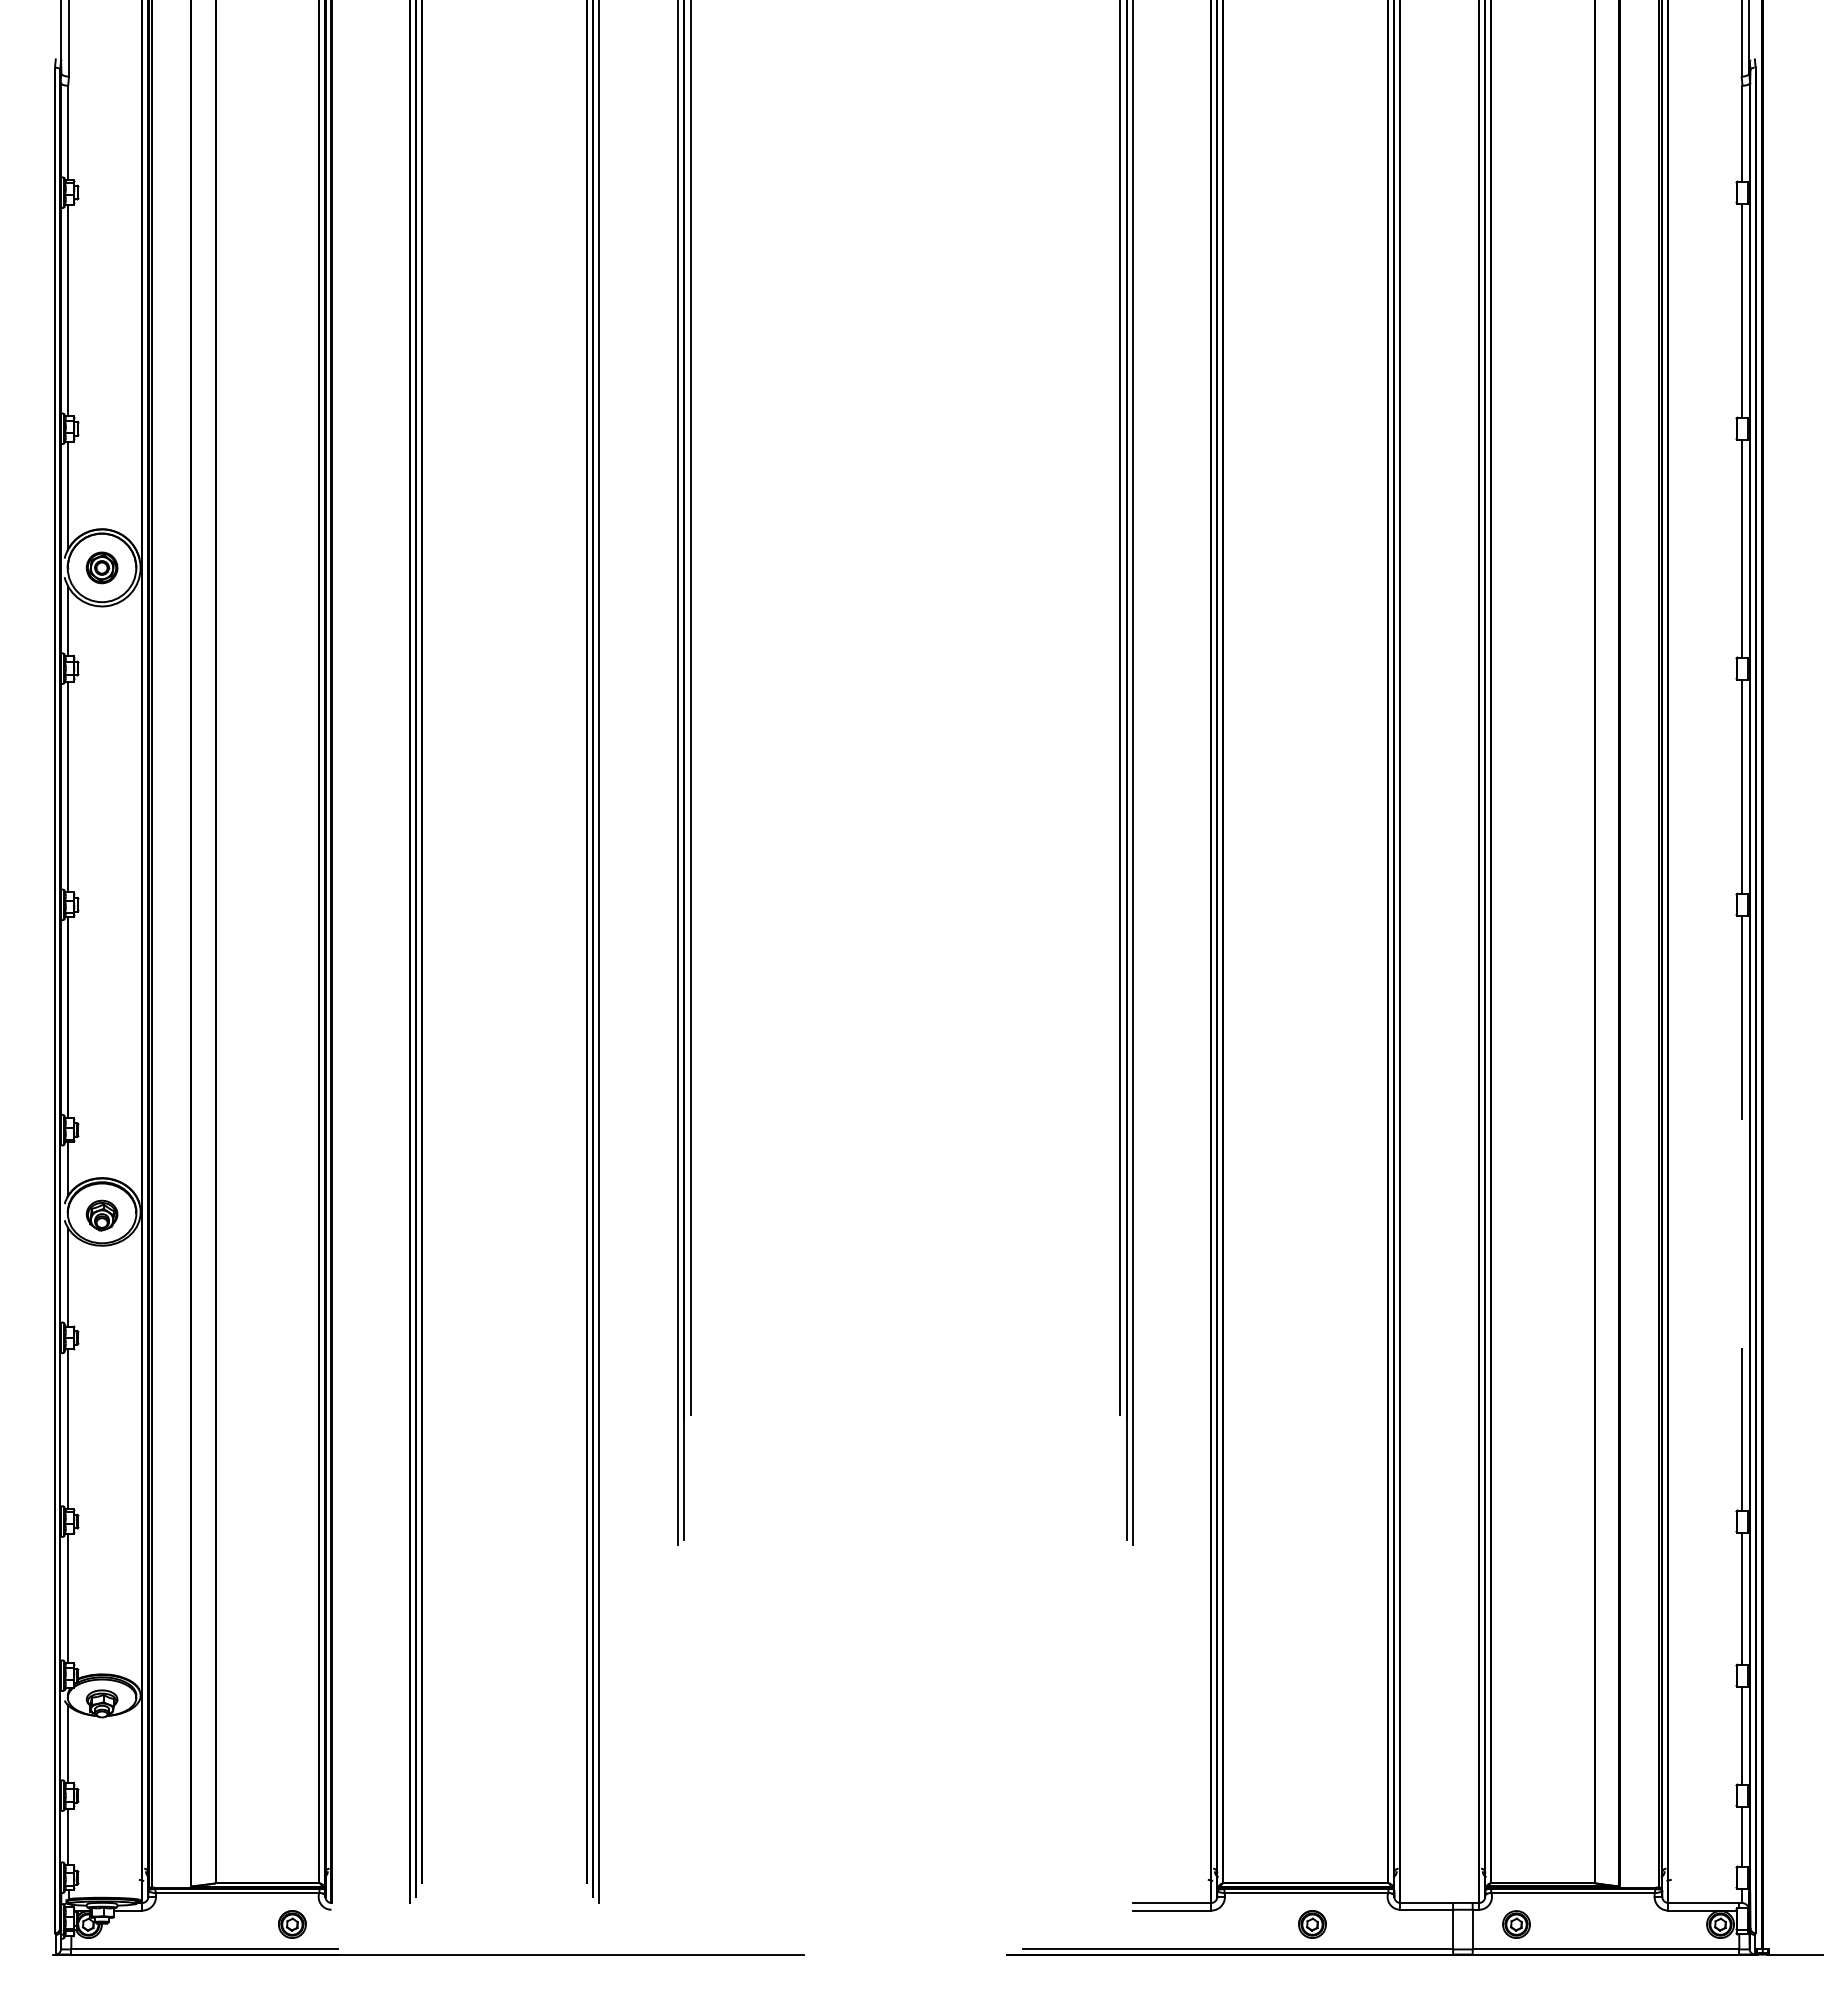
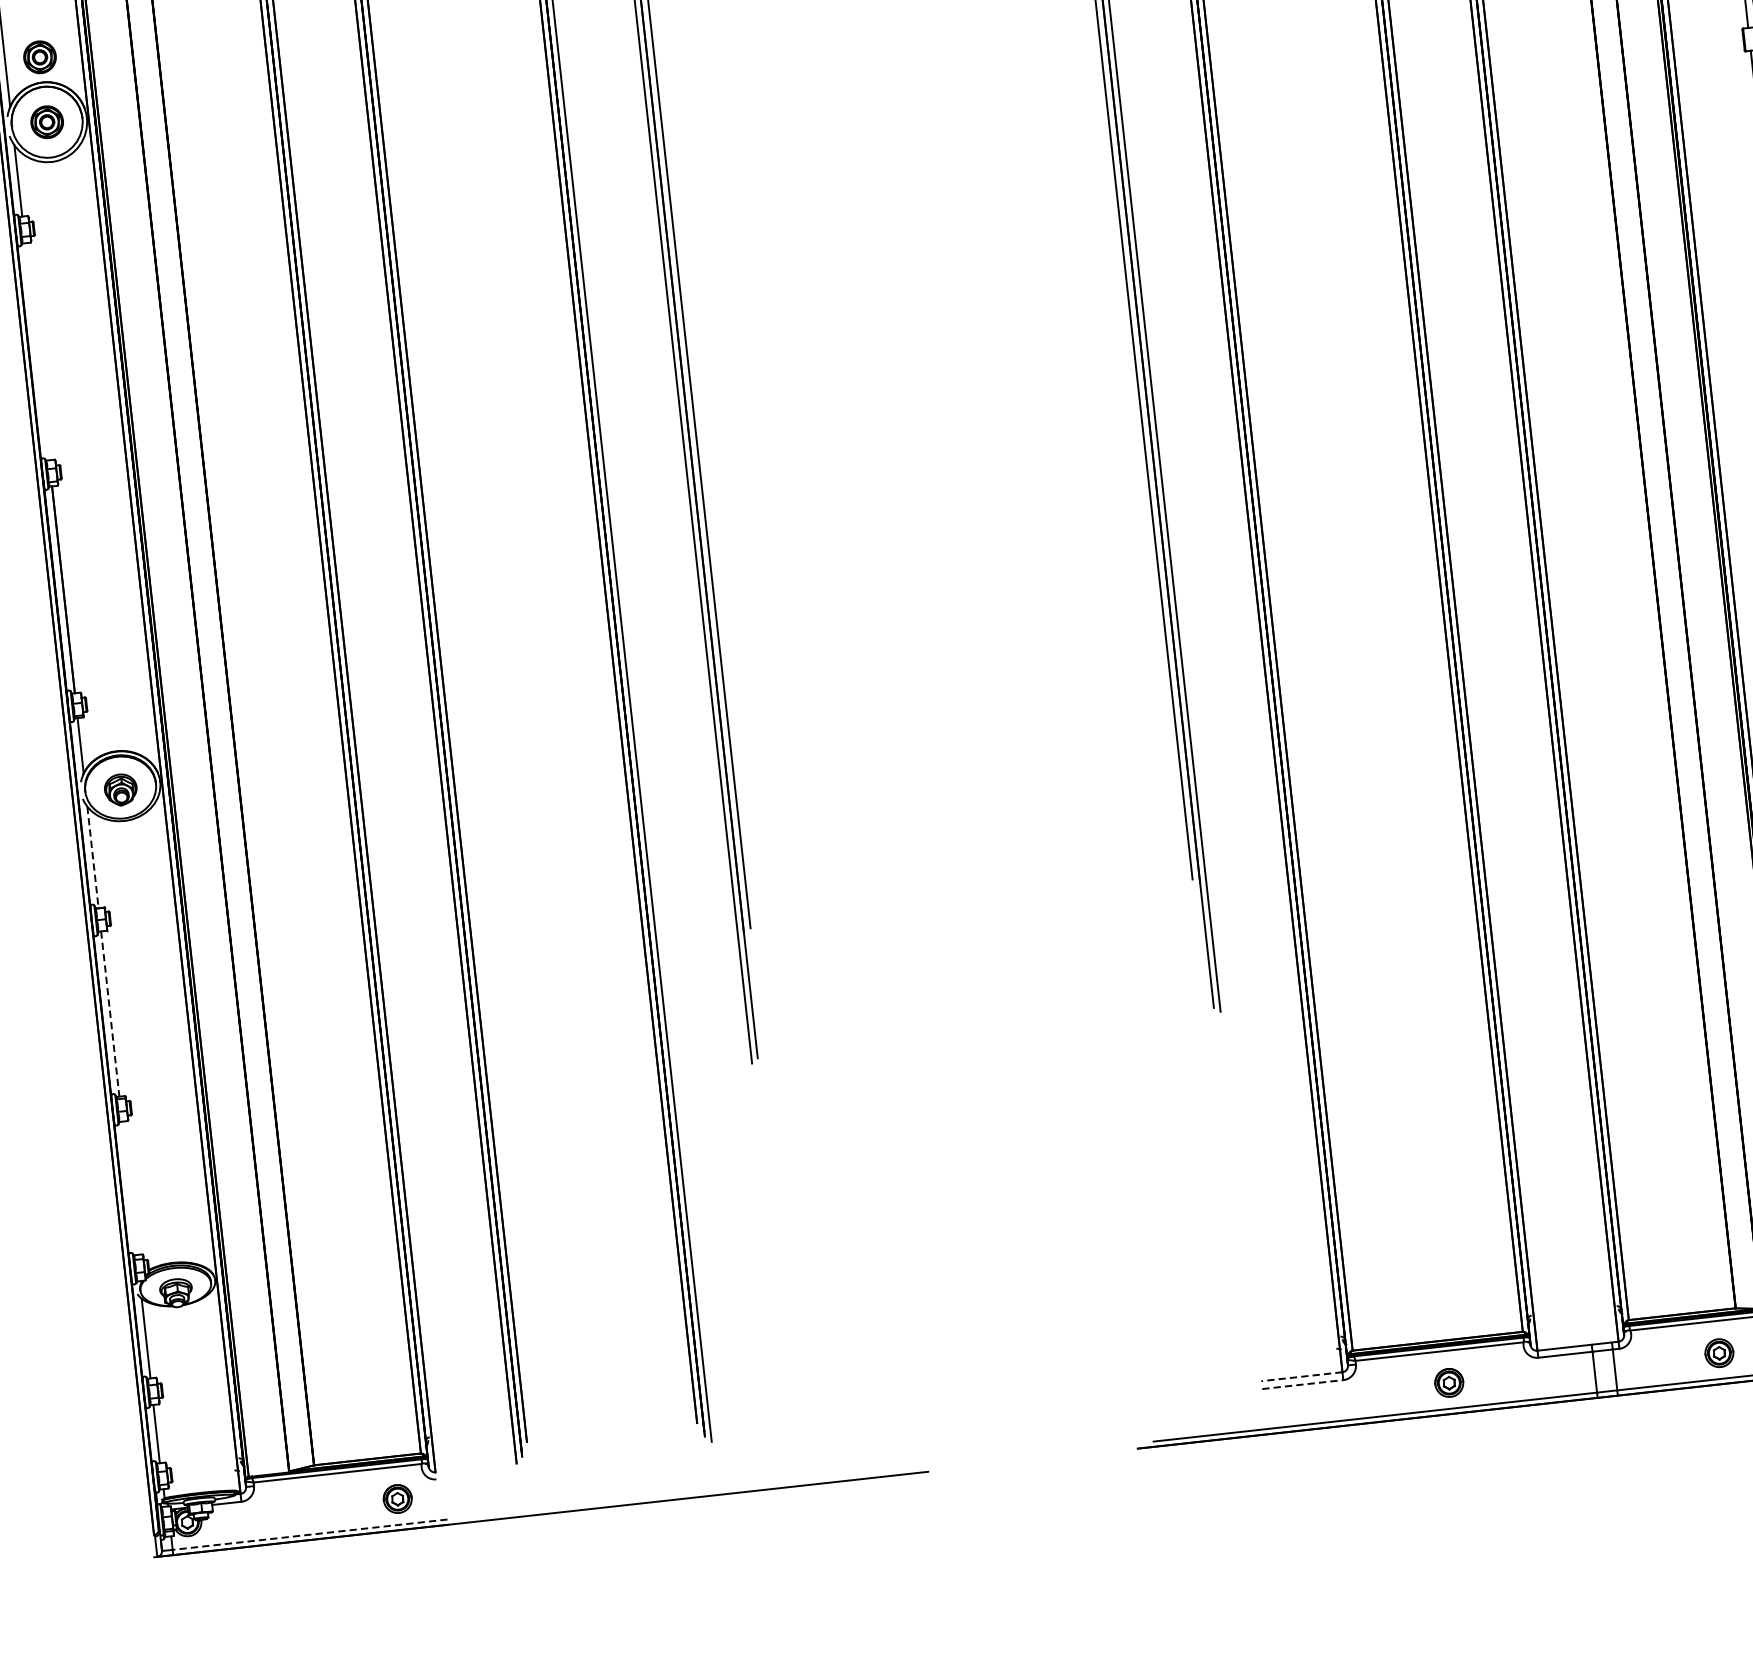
part: (101, 504) -> (39, 56), added
line: (68, 786) -> (37, 351), removed
line: (68, 1277) -> (93, 857), solid -> dashed
line: (68, 1429) -> (110, 1014), solid -> dashed
line: (68, 1598) -> (129, 1188), removed
line: (1171, 1902) -> (1301, 1376), solid -> dashed
line: (1172, 1910) -> (1303, 1384), solid -> dashed
part: (1516, 1924) -> (1719, 1353), moved
line: (204, 1949) -> (309, 1534), solid -> dashed

